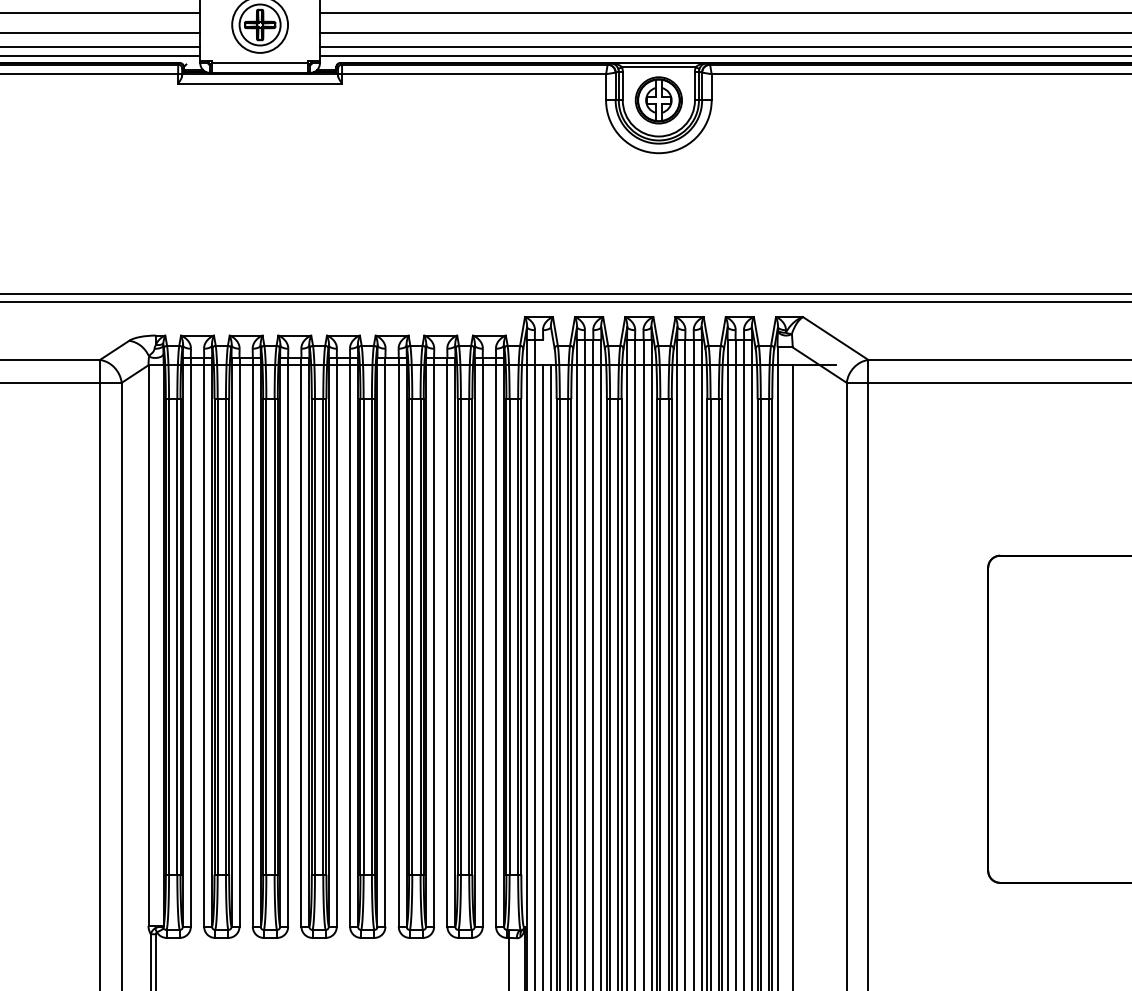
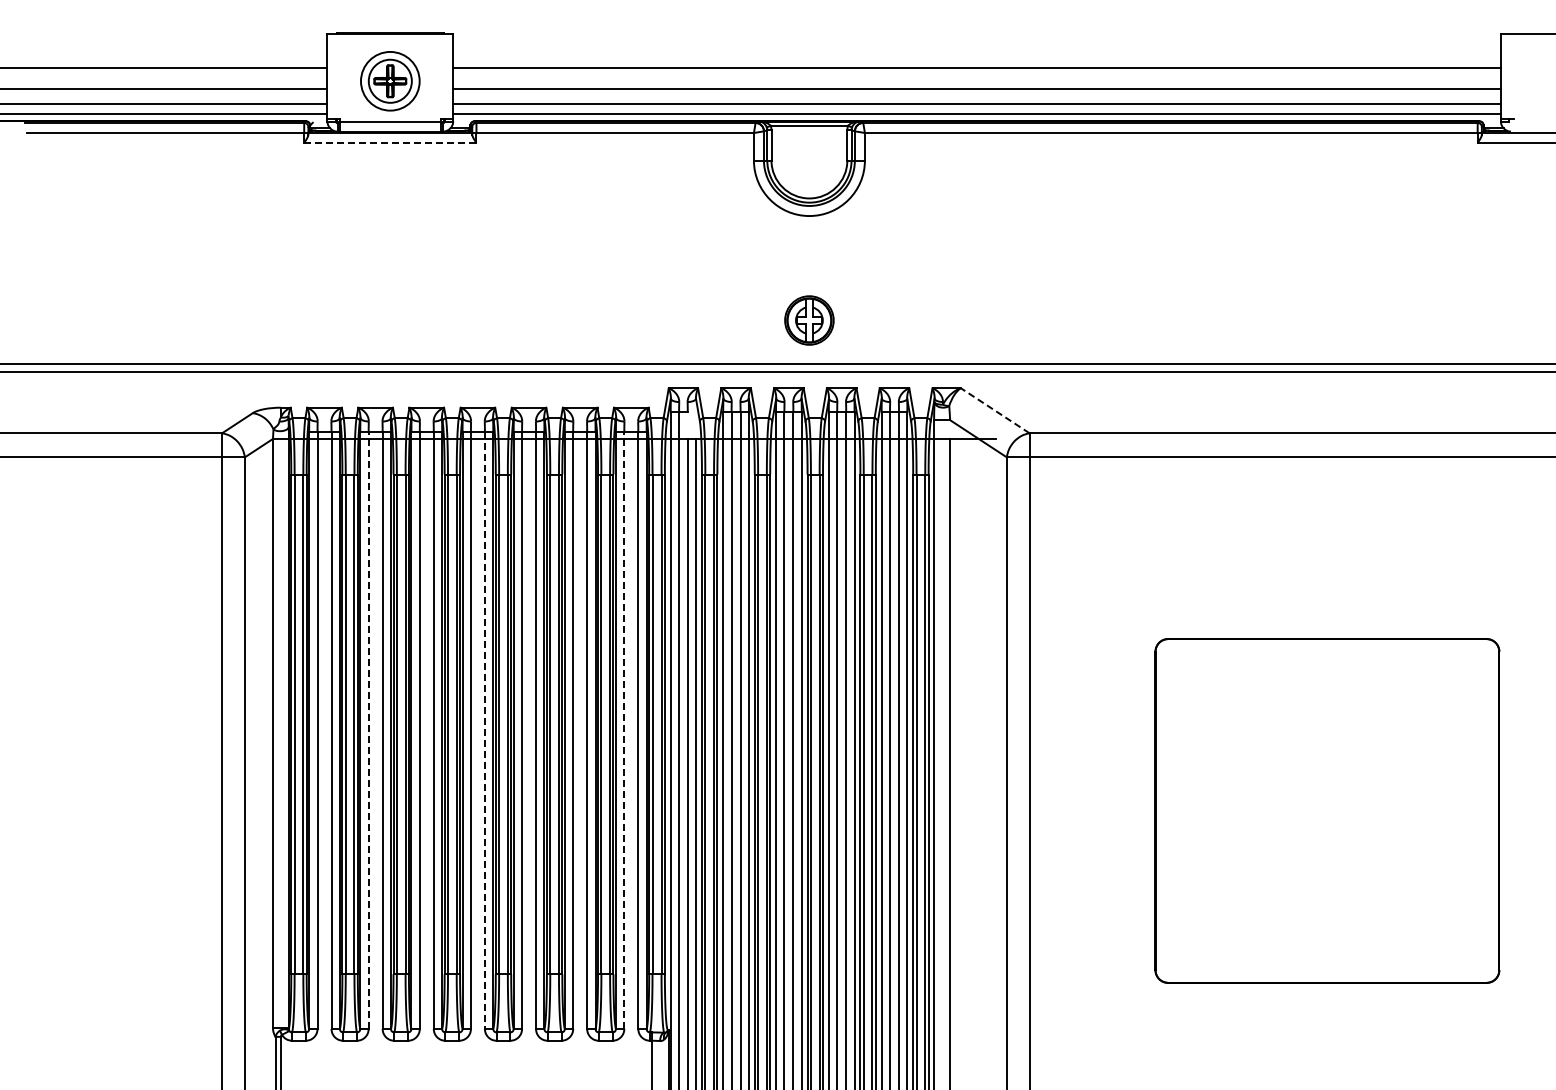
line: (259, 84) -> (389, 143), solid -> dashed
part: (658, 100) -> (809, 320), moved
line: (834, 338) -> (994, 410), solid -> dashed
line: (239, 642) -> (368, 730), solid -> dashed
line: (349, 642) -> (484, 730), solid -> dashed
line: (482, 642) -> (624, 730), solid -> dashed

